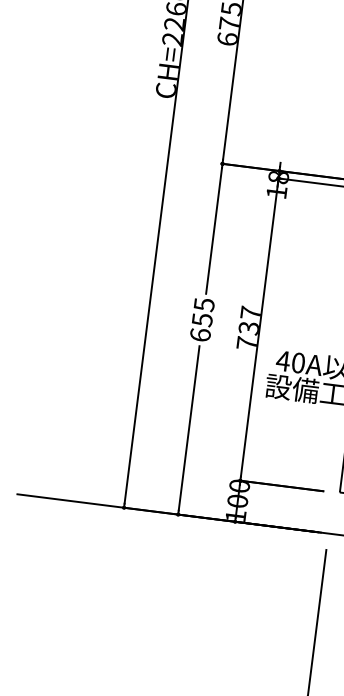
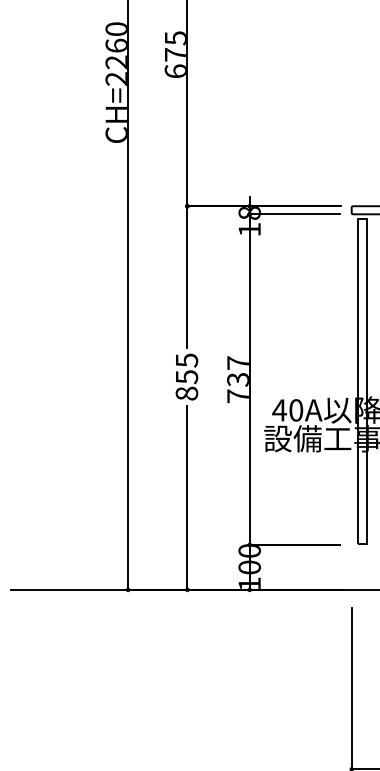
text: (200, 334) -> (186, 393), 655 -> 855

